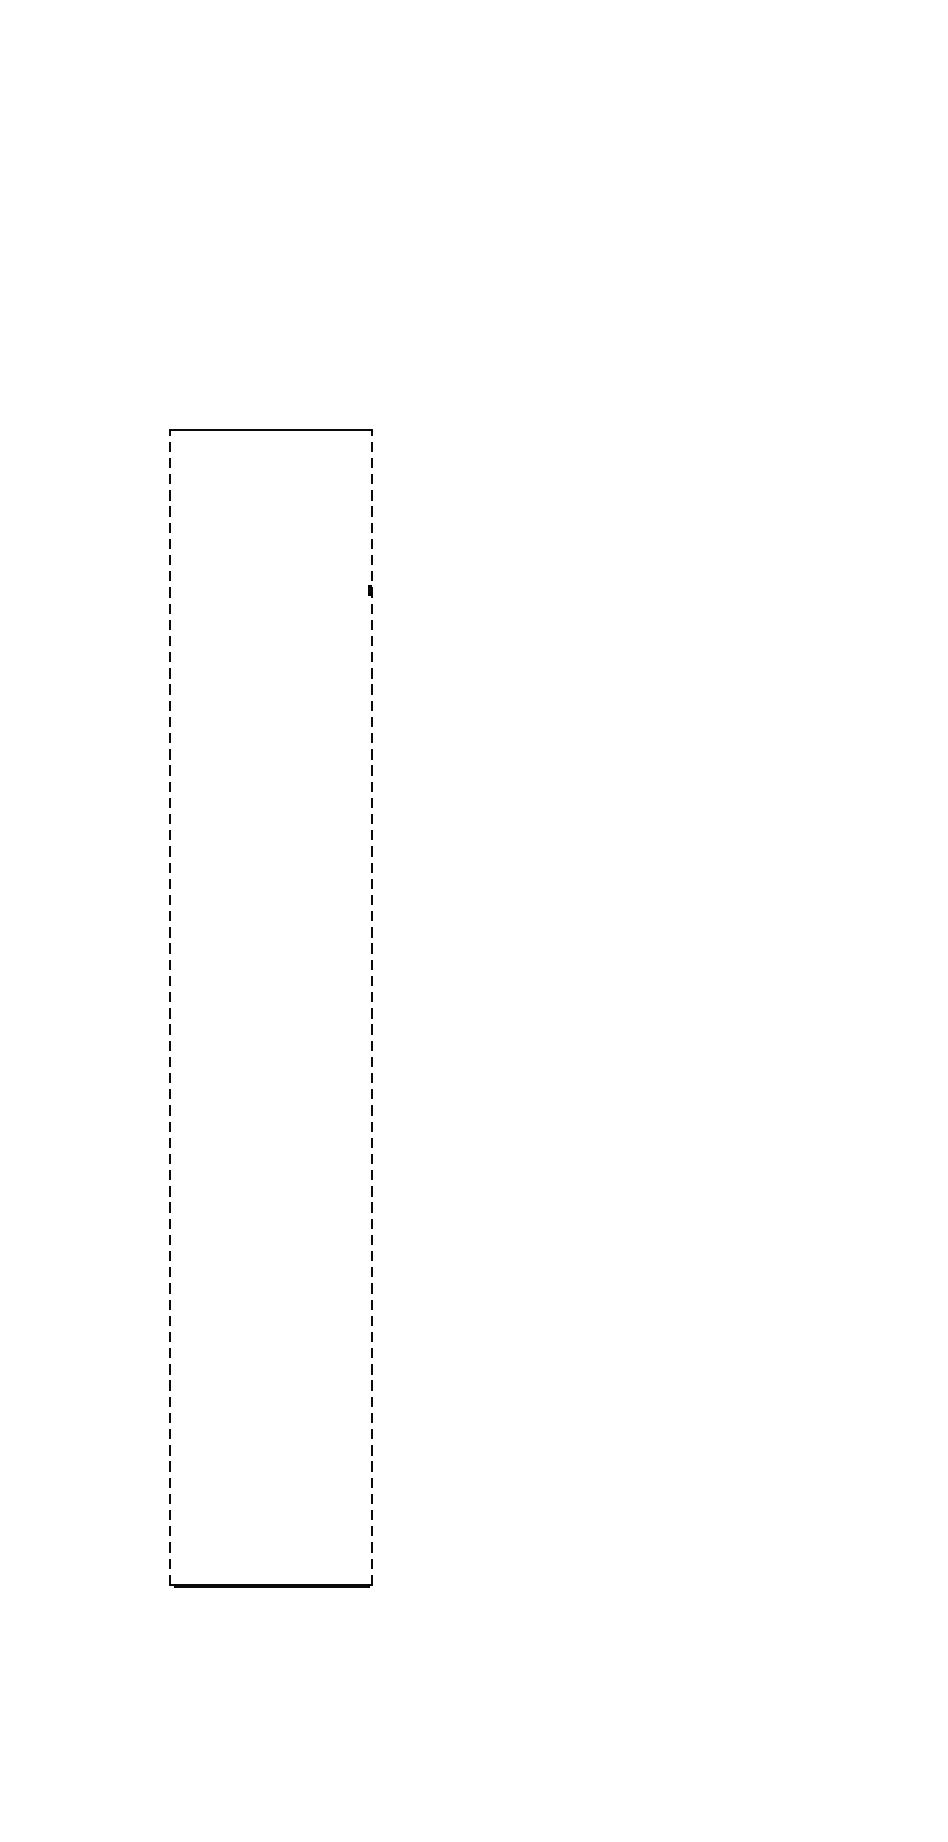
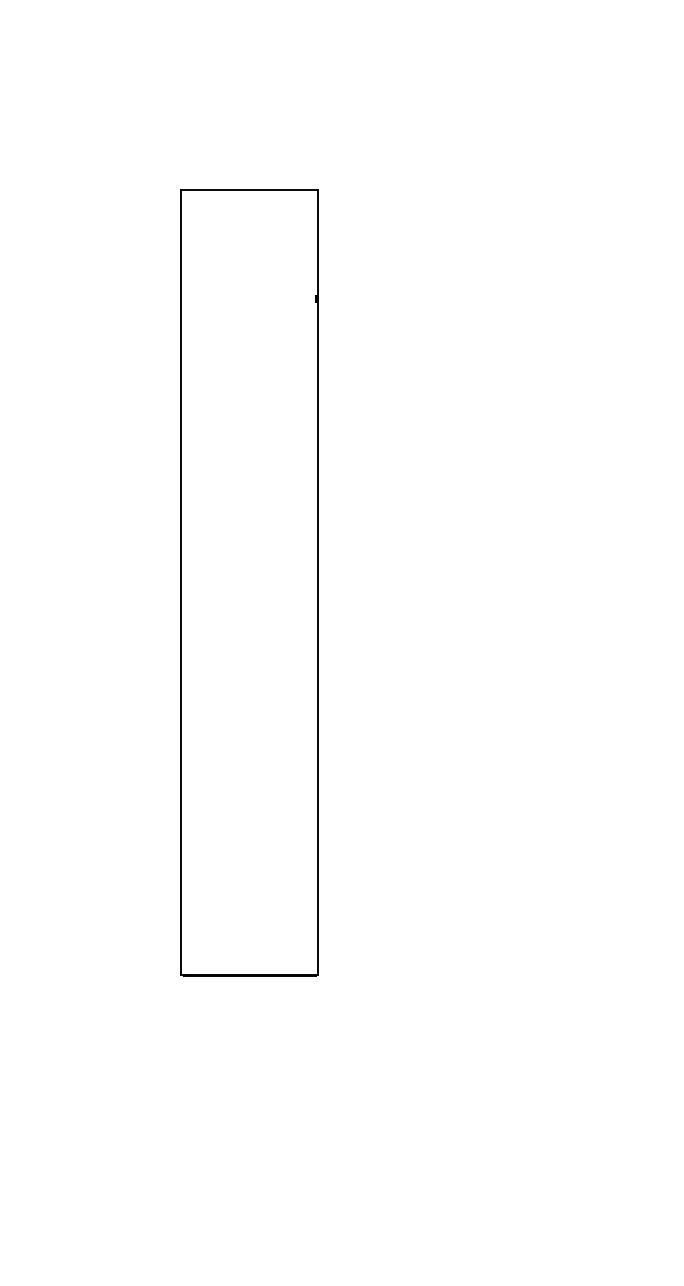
line: (169, 1006) -> (180, 581), dashed -> solid
line: (372, 1006) -> (318, 581), dashed -> solid

